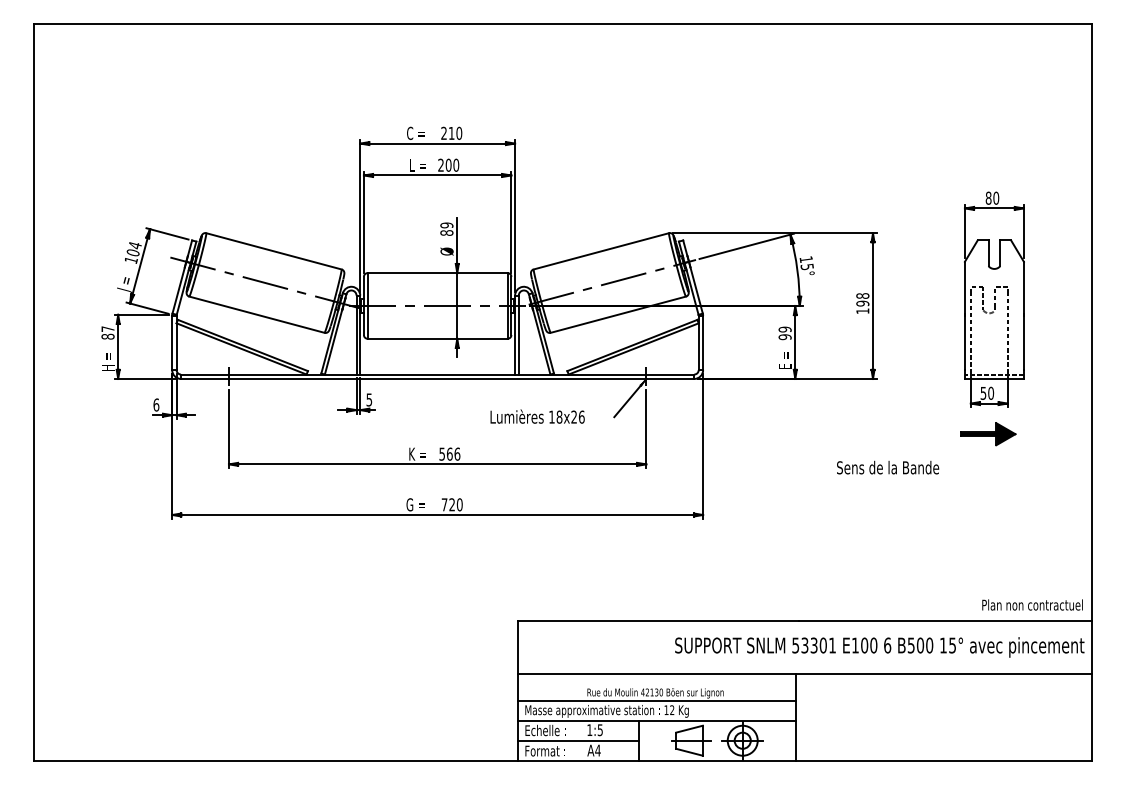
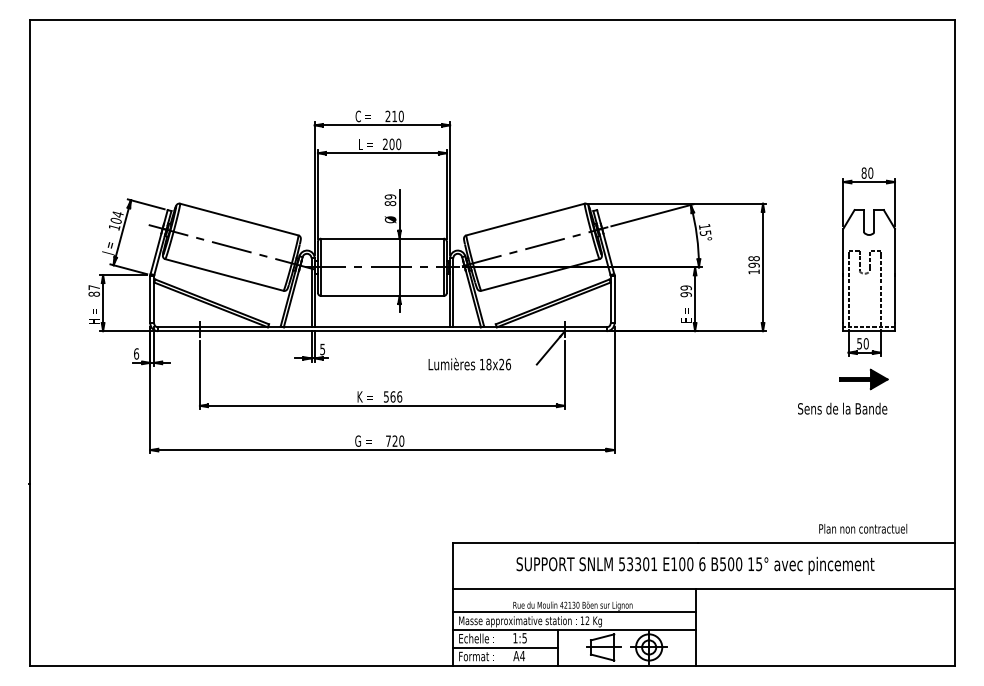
text: (888, 467) -> (843, 408), moved
text: (1032, 604) -> (863, 528), moved
text: (879, 647) -> (695, 565), moved

